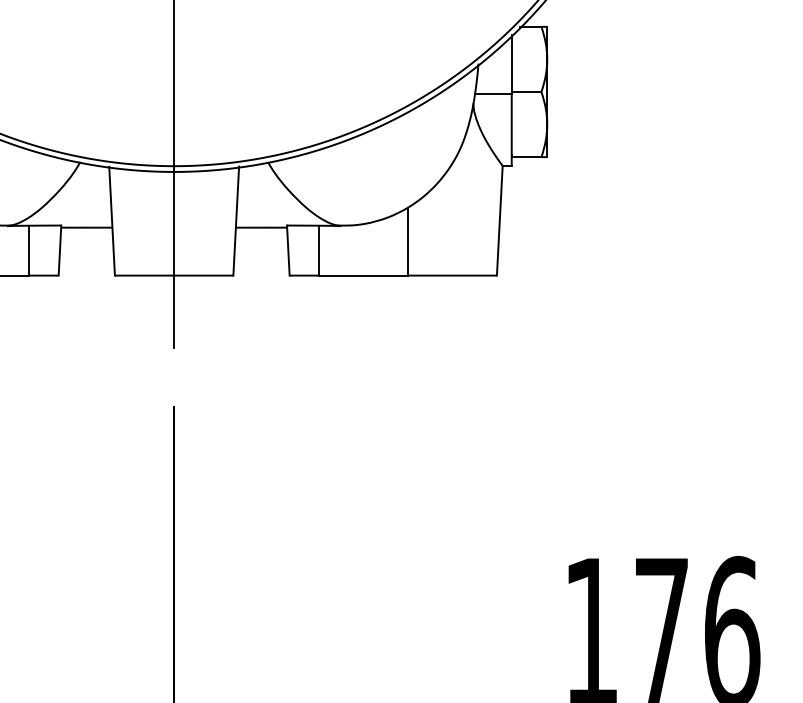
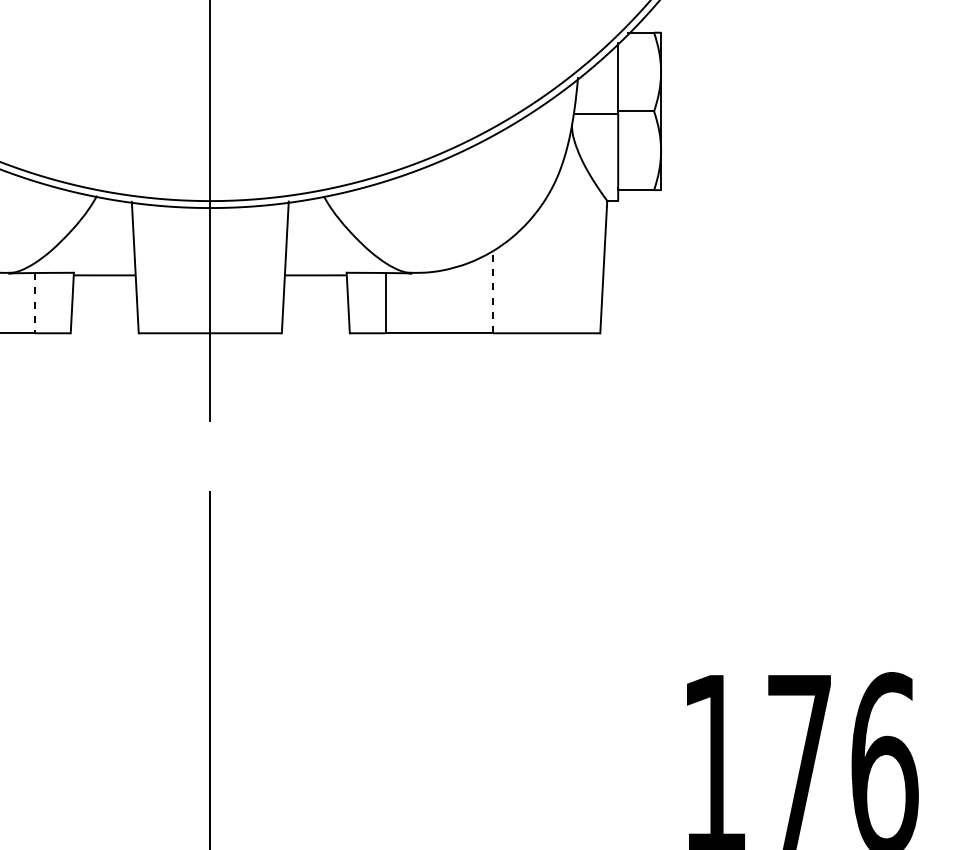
line: (407, 242) -> (492, 293), solid -> dashed
line: (28, 250) -> (34, 303), solid -> dashed

